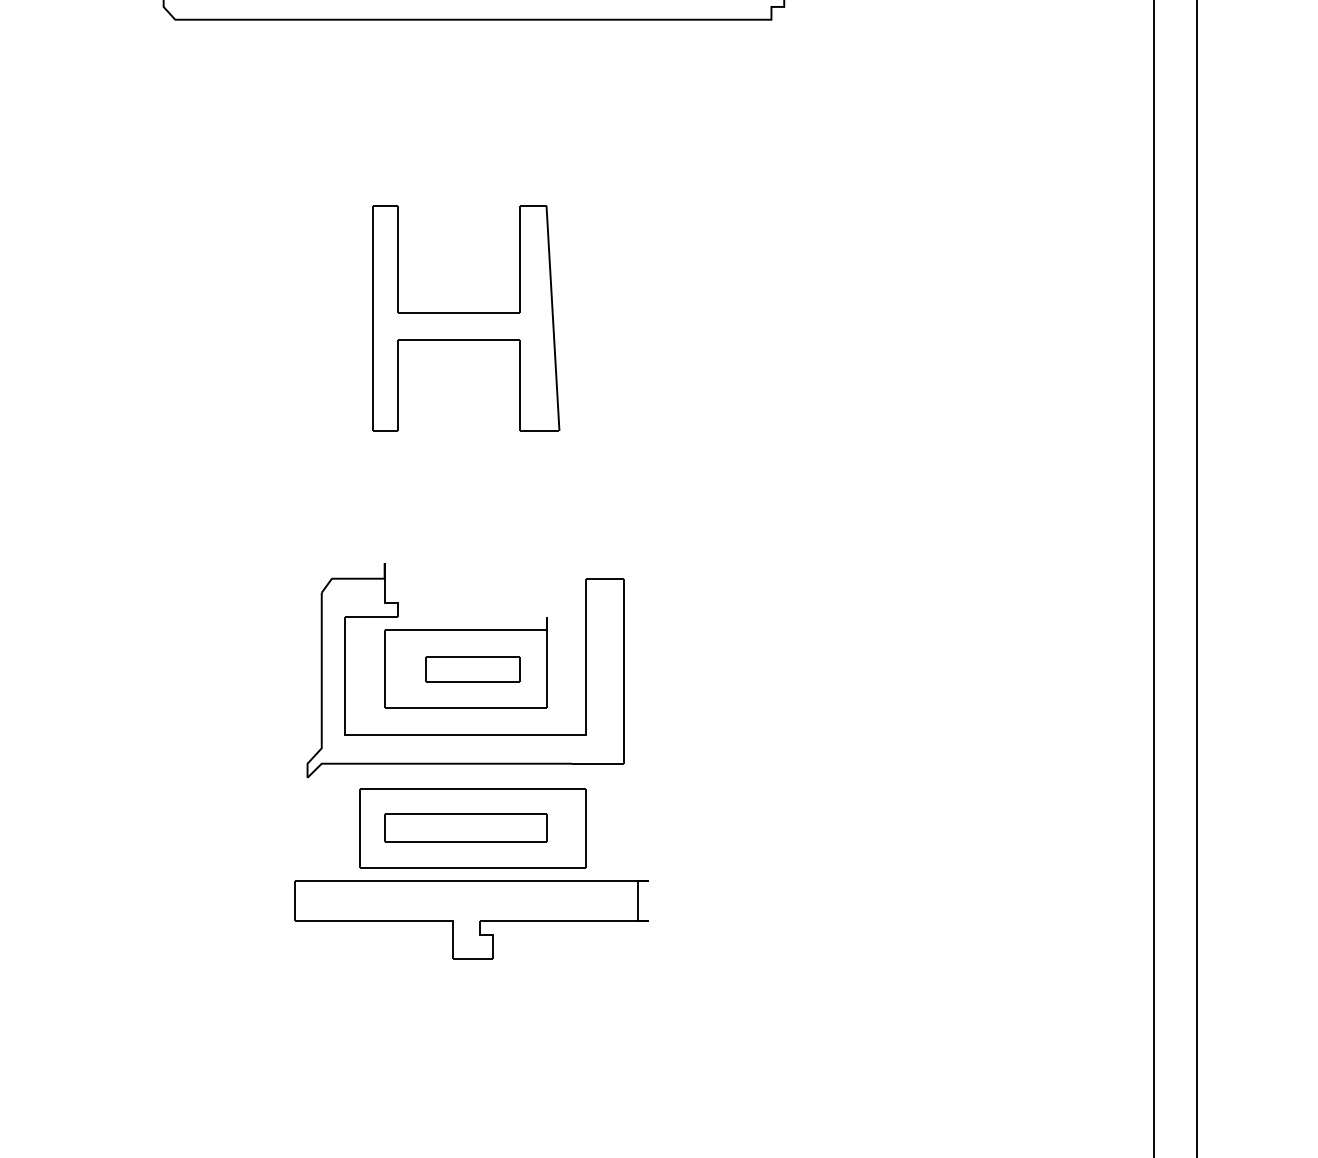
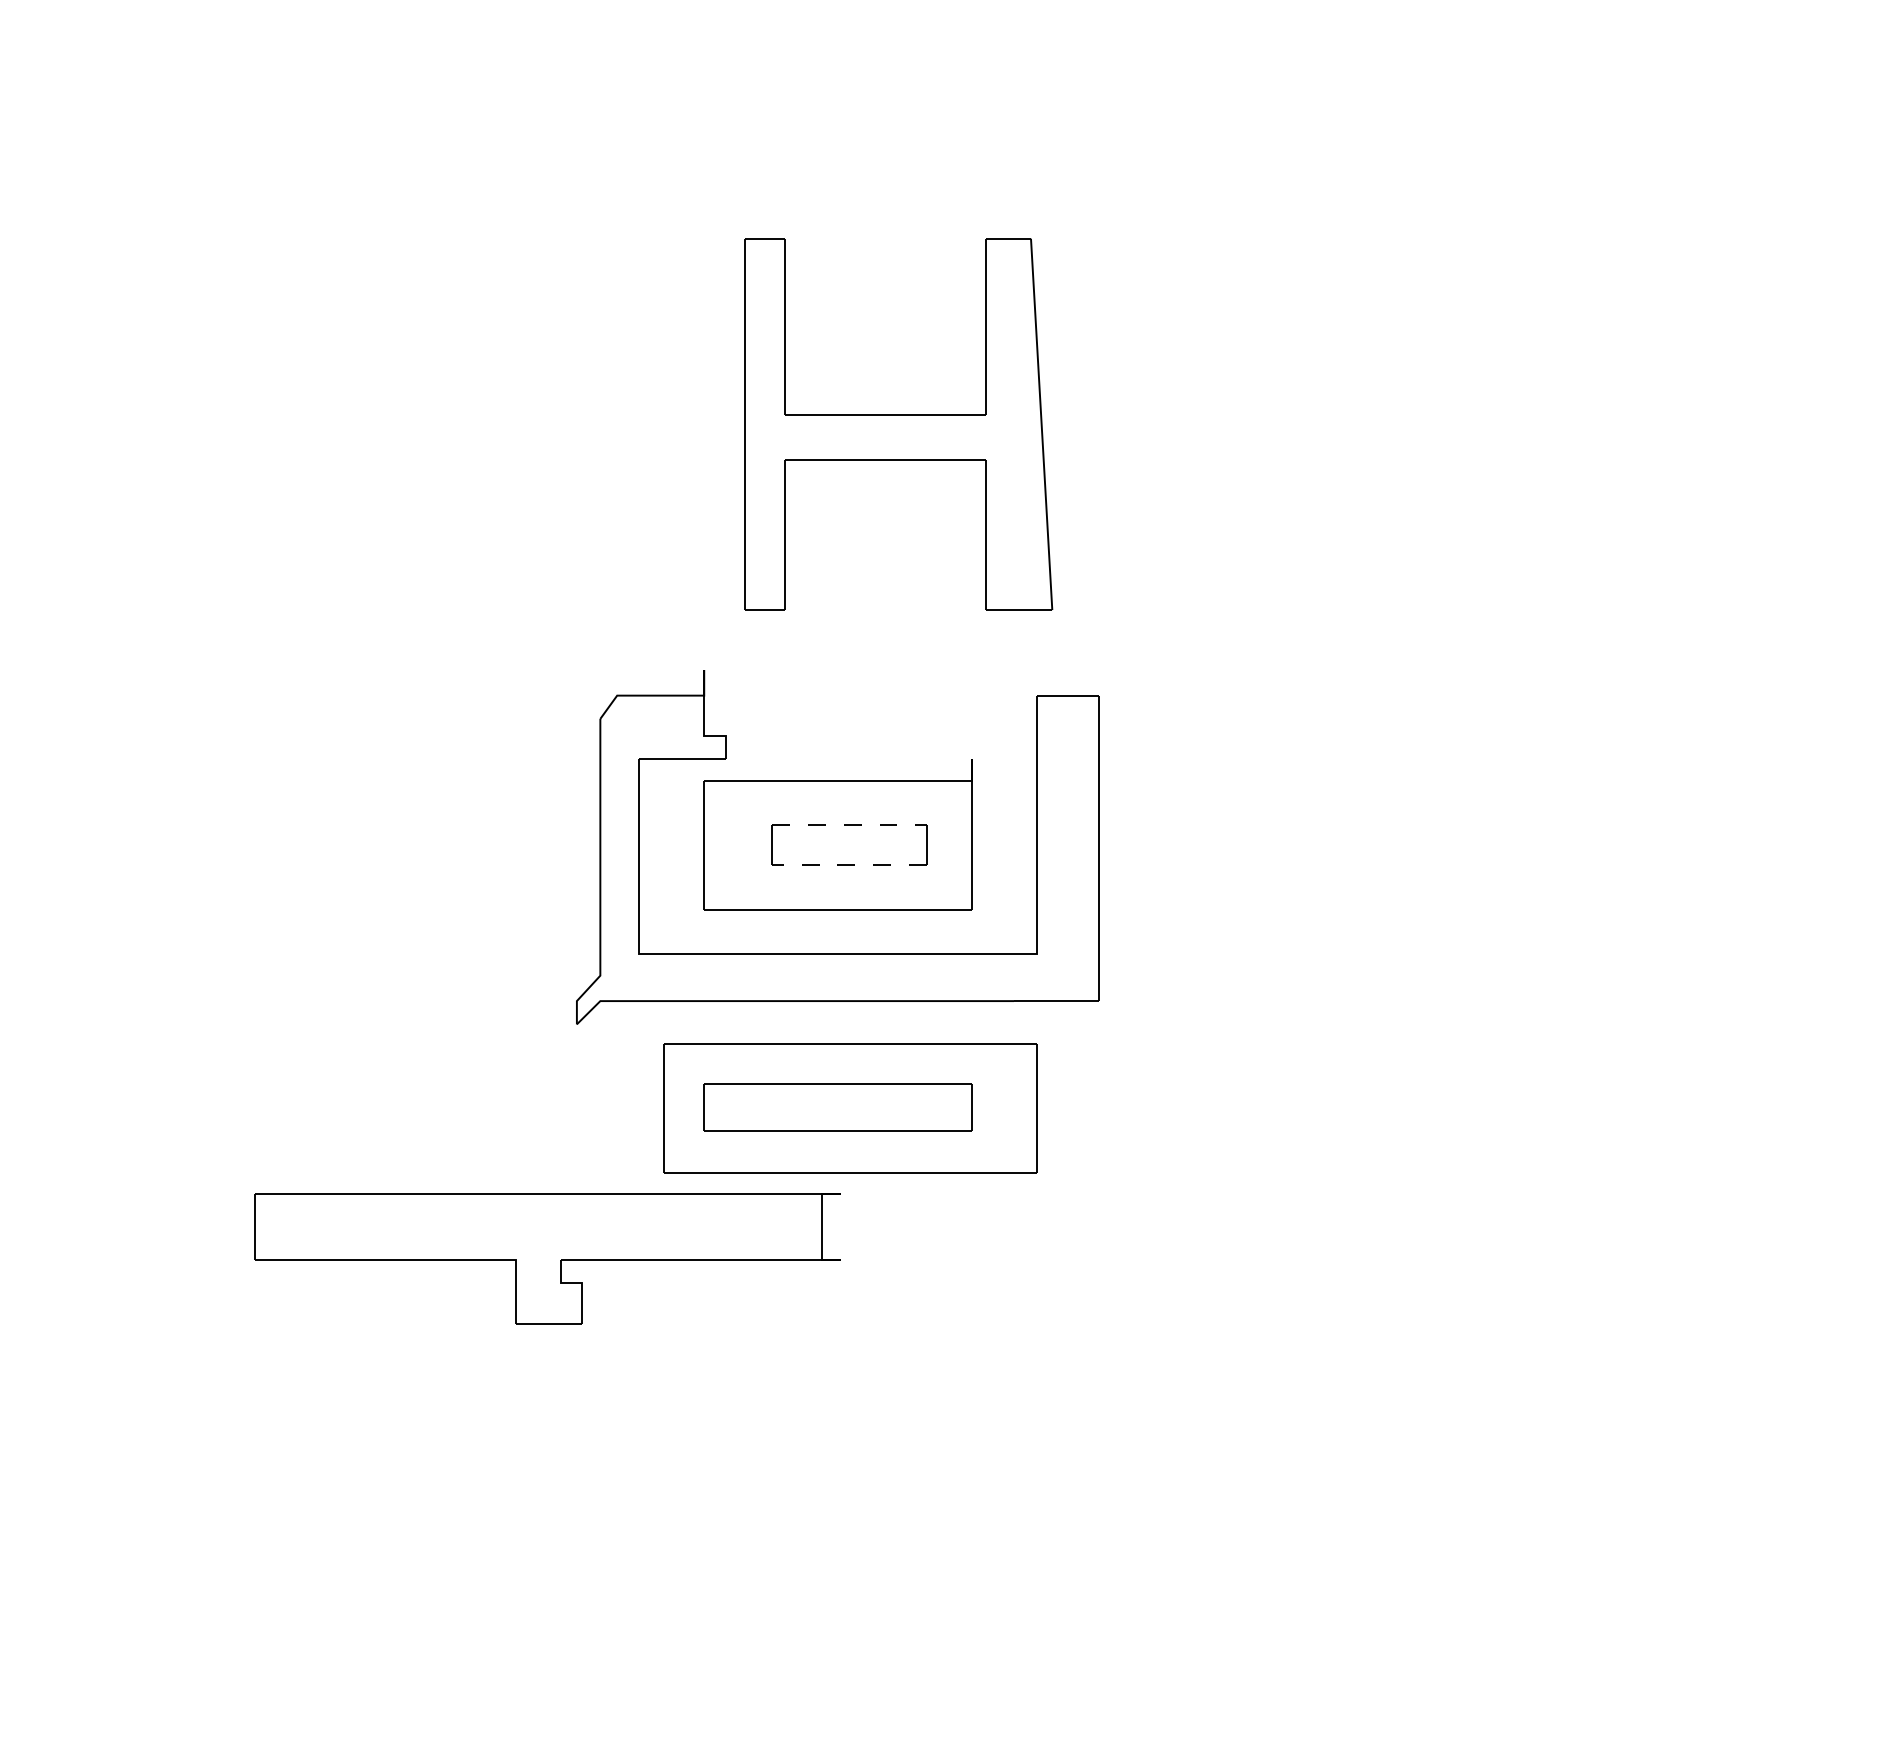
part: (466, 318) -> (898, 424), moved
line: (472, 657) -> (849, 825), solid -> dashed
line: (472, 681) -> (849, 865), solid -> dashed
part: (471, 919) -> (547, 1258), moved

